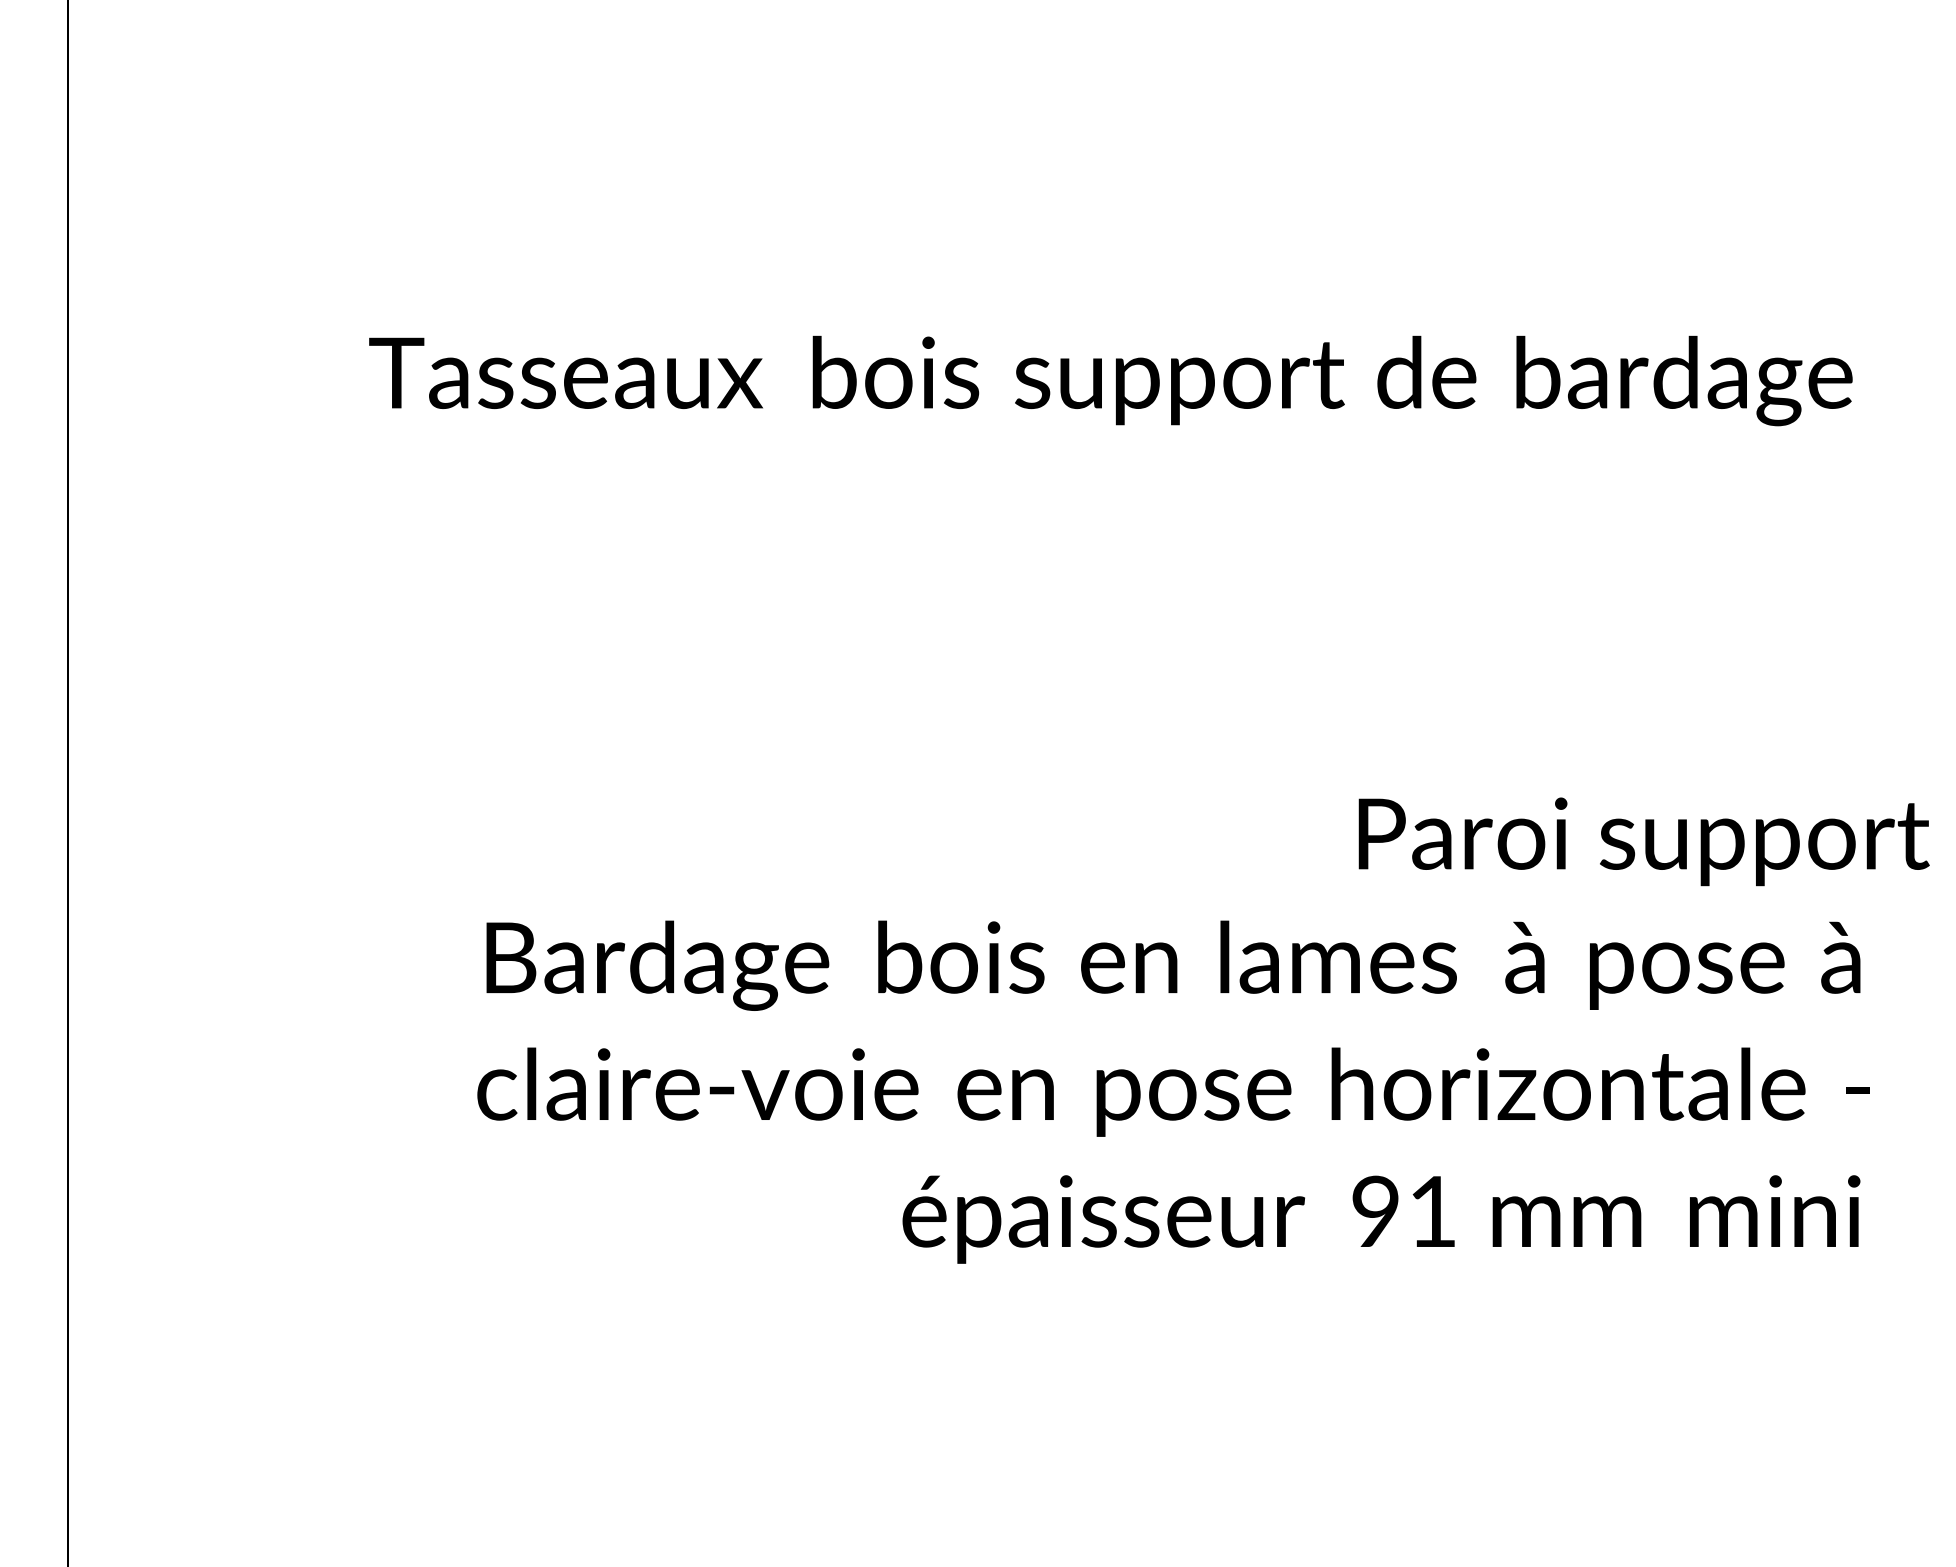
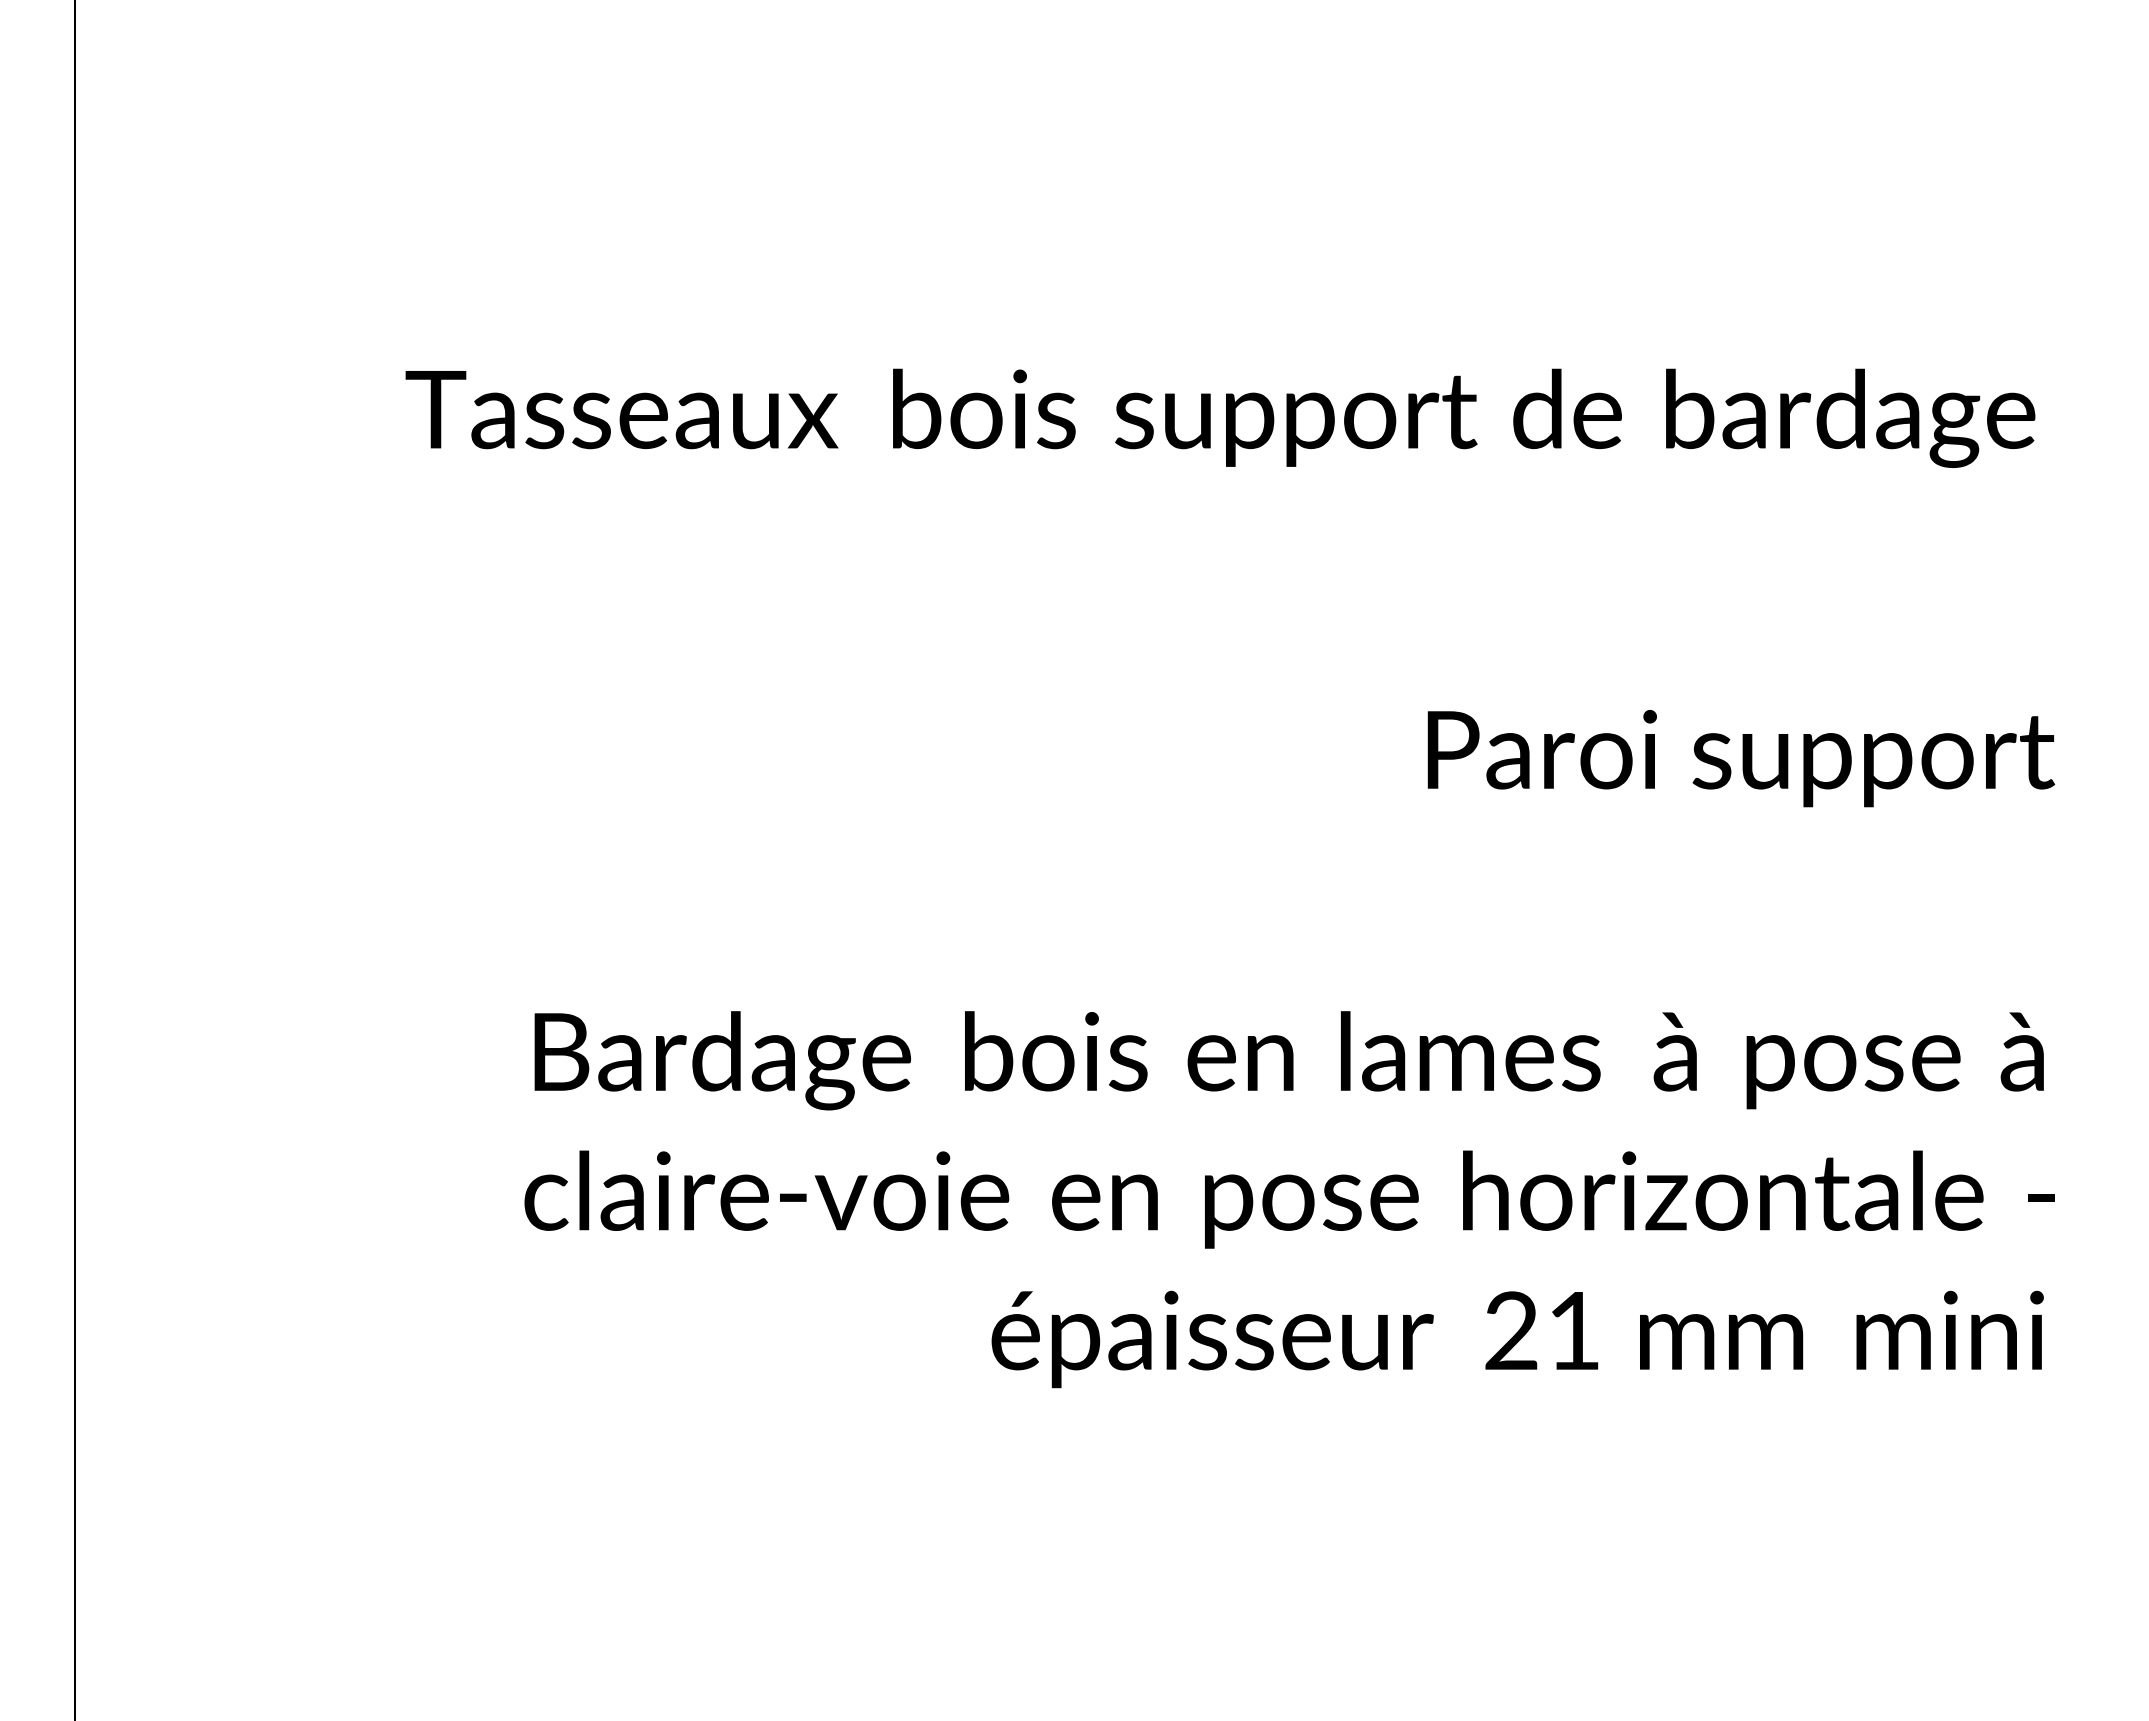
text: (1644, 841) -> (1741, 758), moved
text: (1375, 1211) -> (1511, 1330), 91 -> 21

